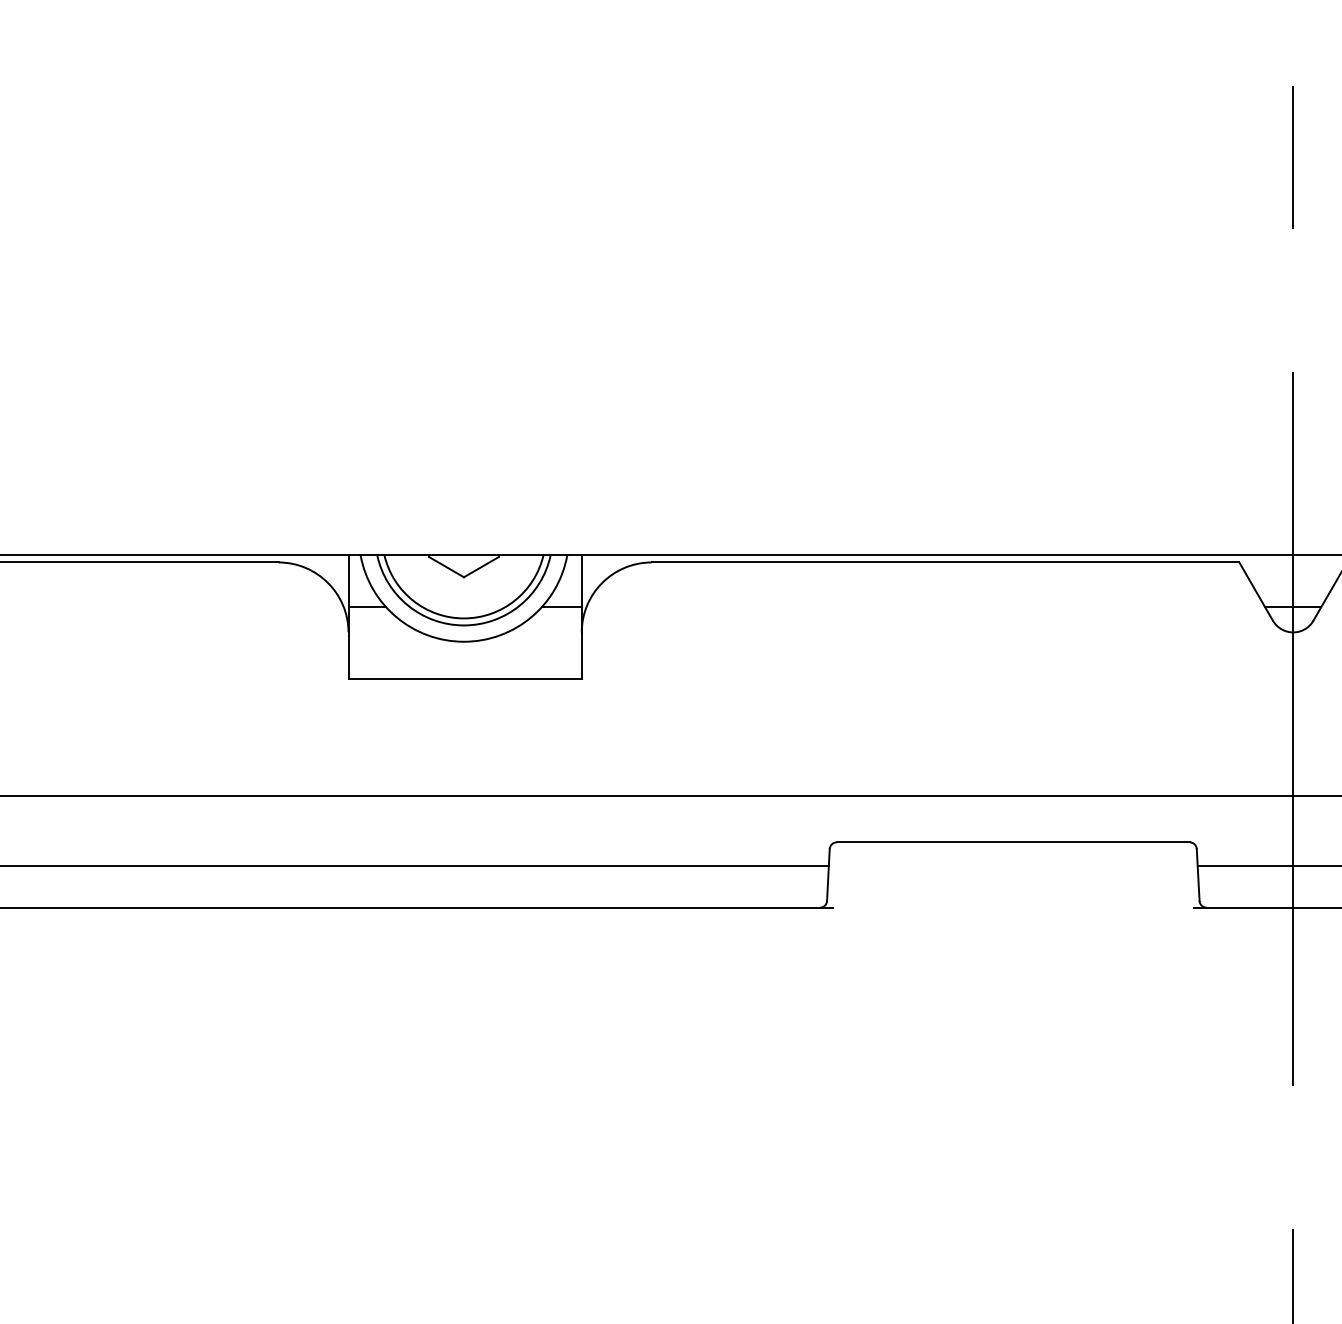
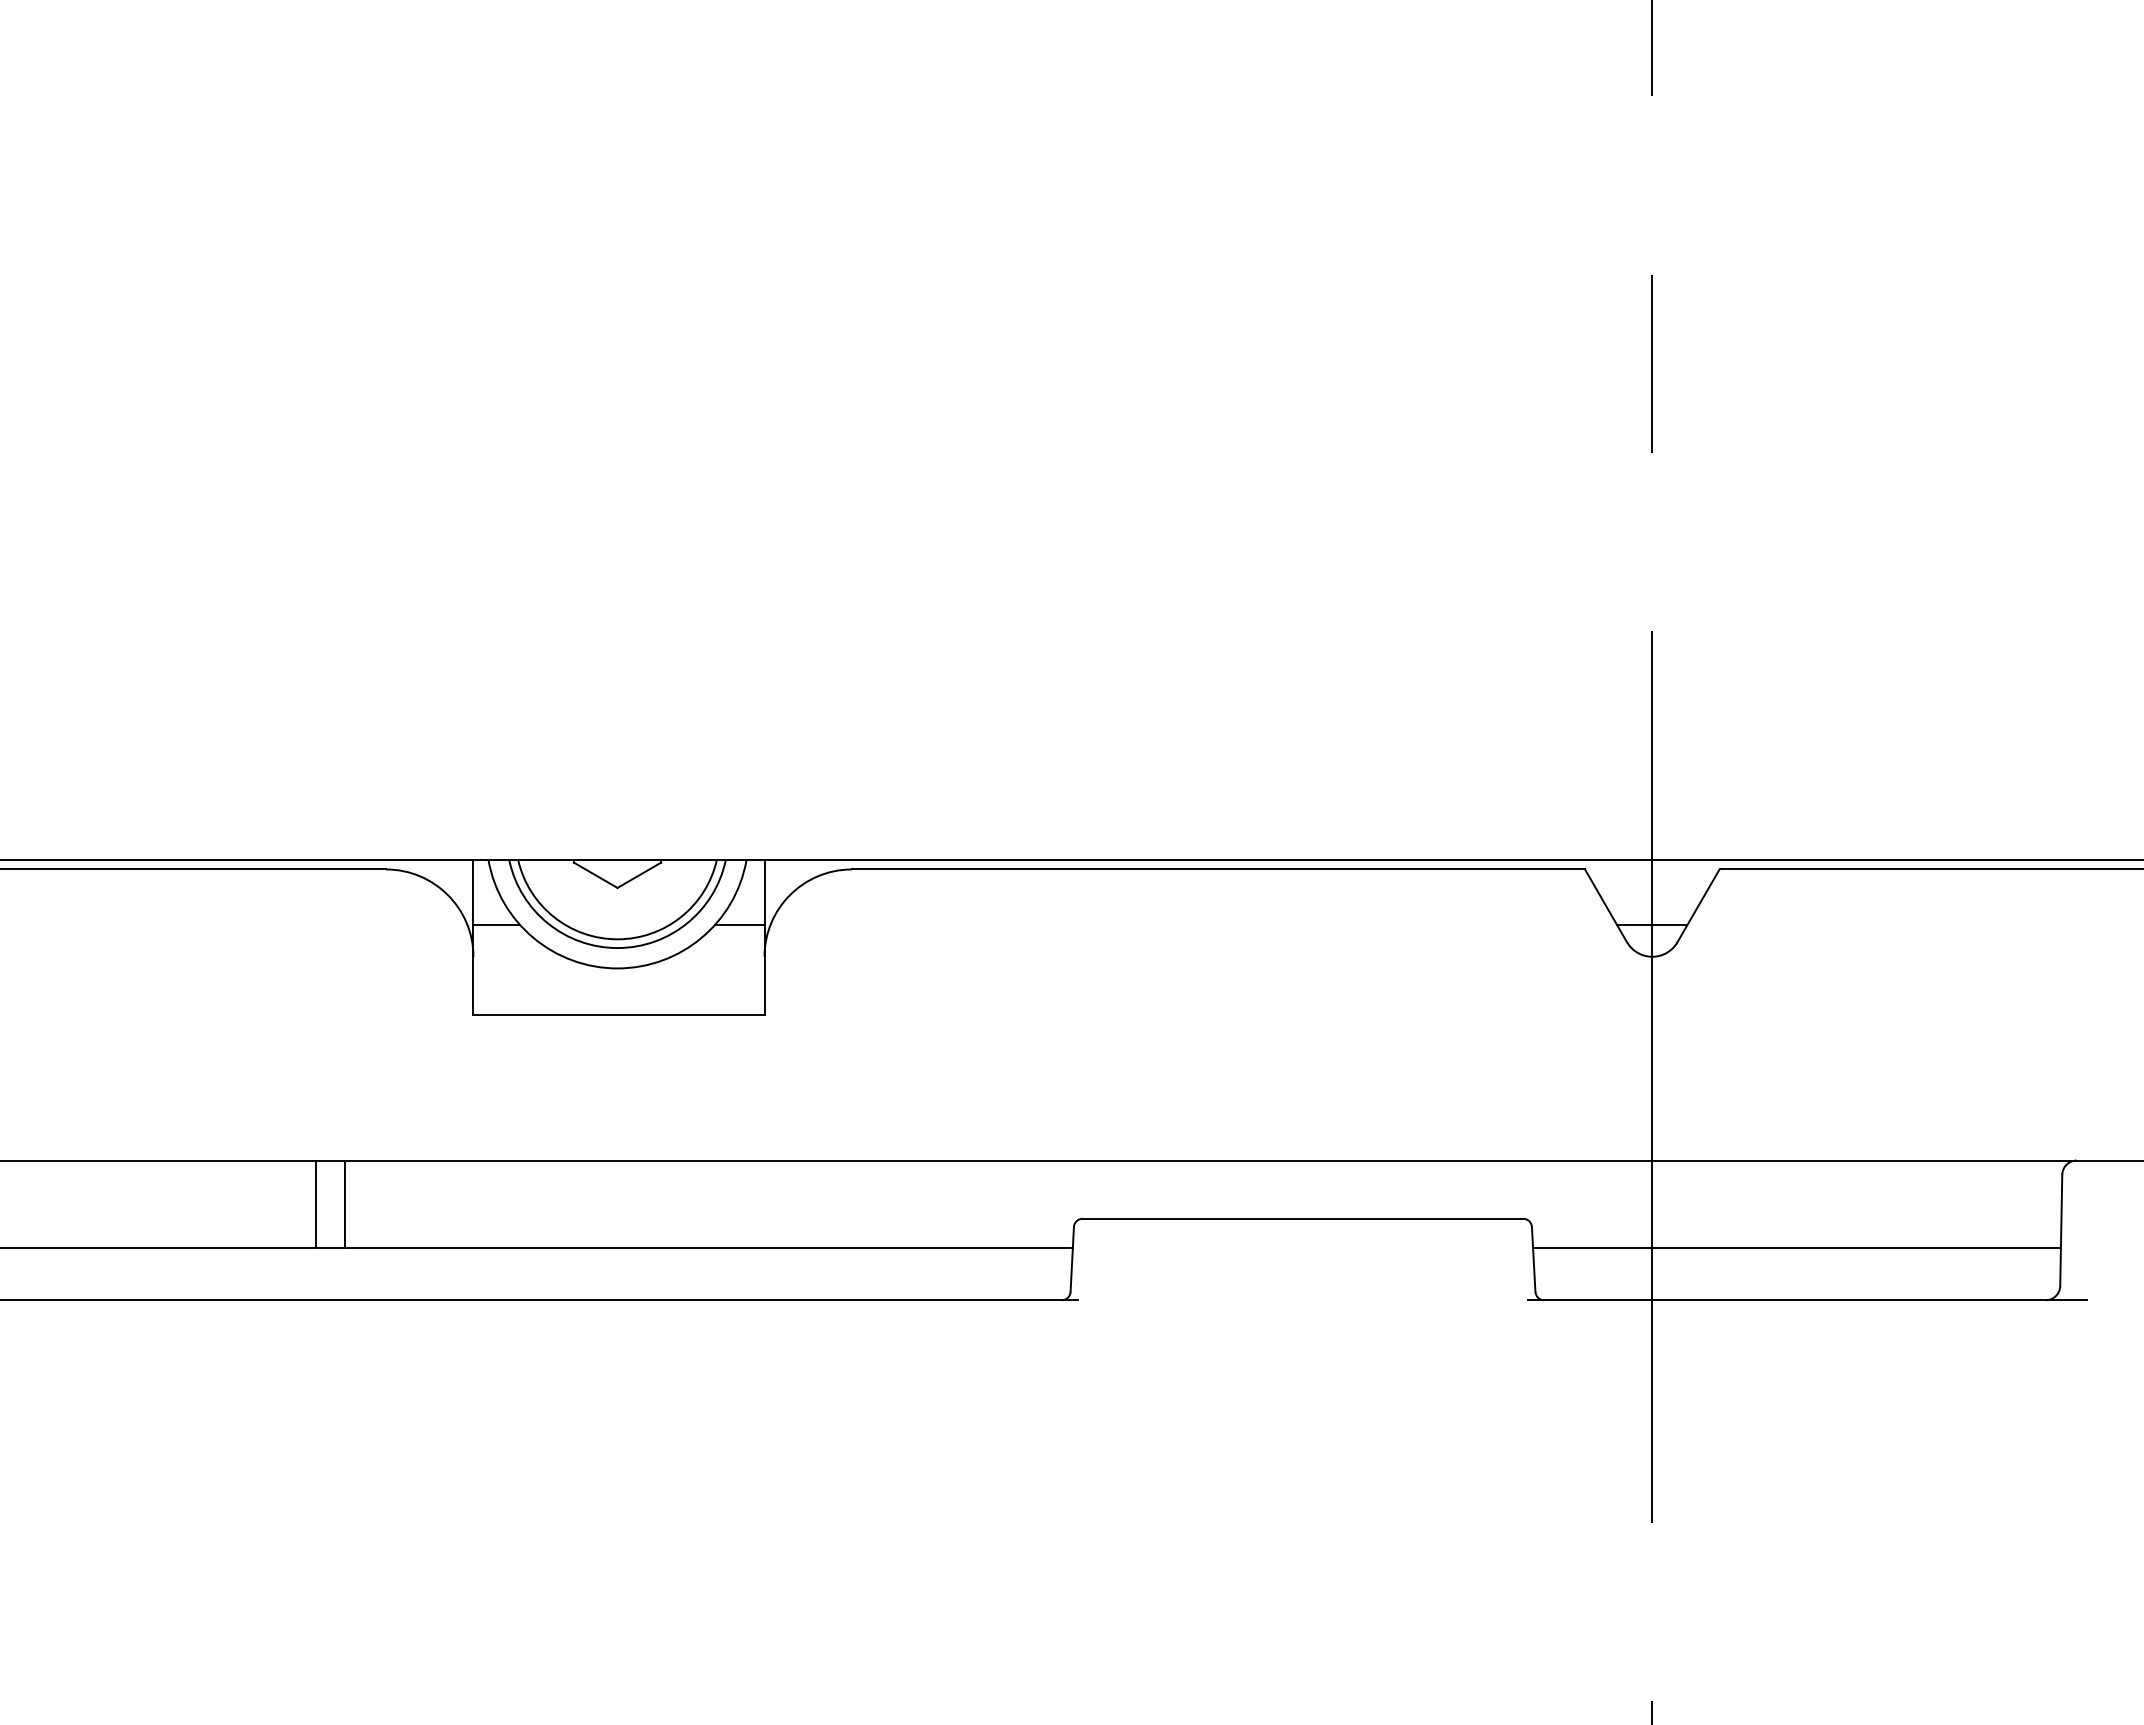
line: (222, 830) -> (316, 1203), added
line: (245, 830) -> (345, 1203), added

